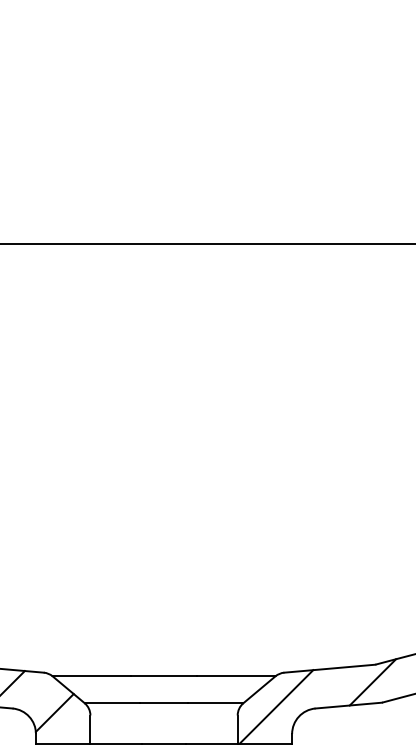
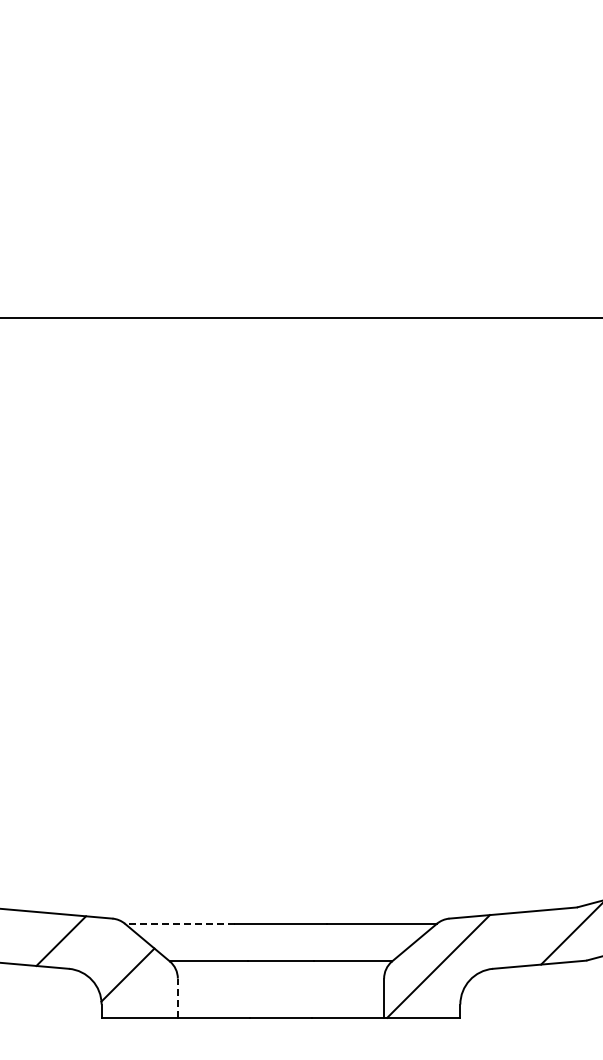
line: (91, 676) -> (179, 923), solid -> dashed
line: (90, 729) -> (177, 998), solid -> dashed

